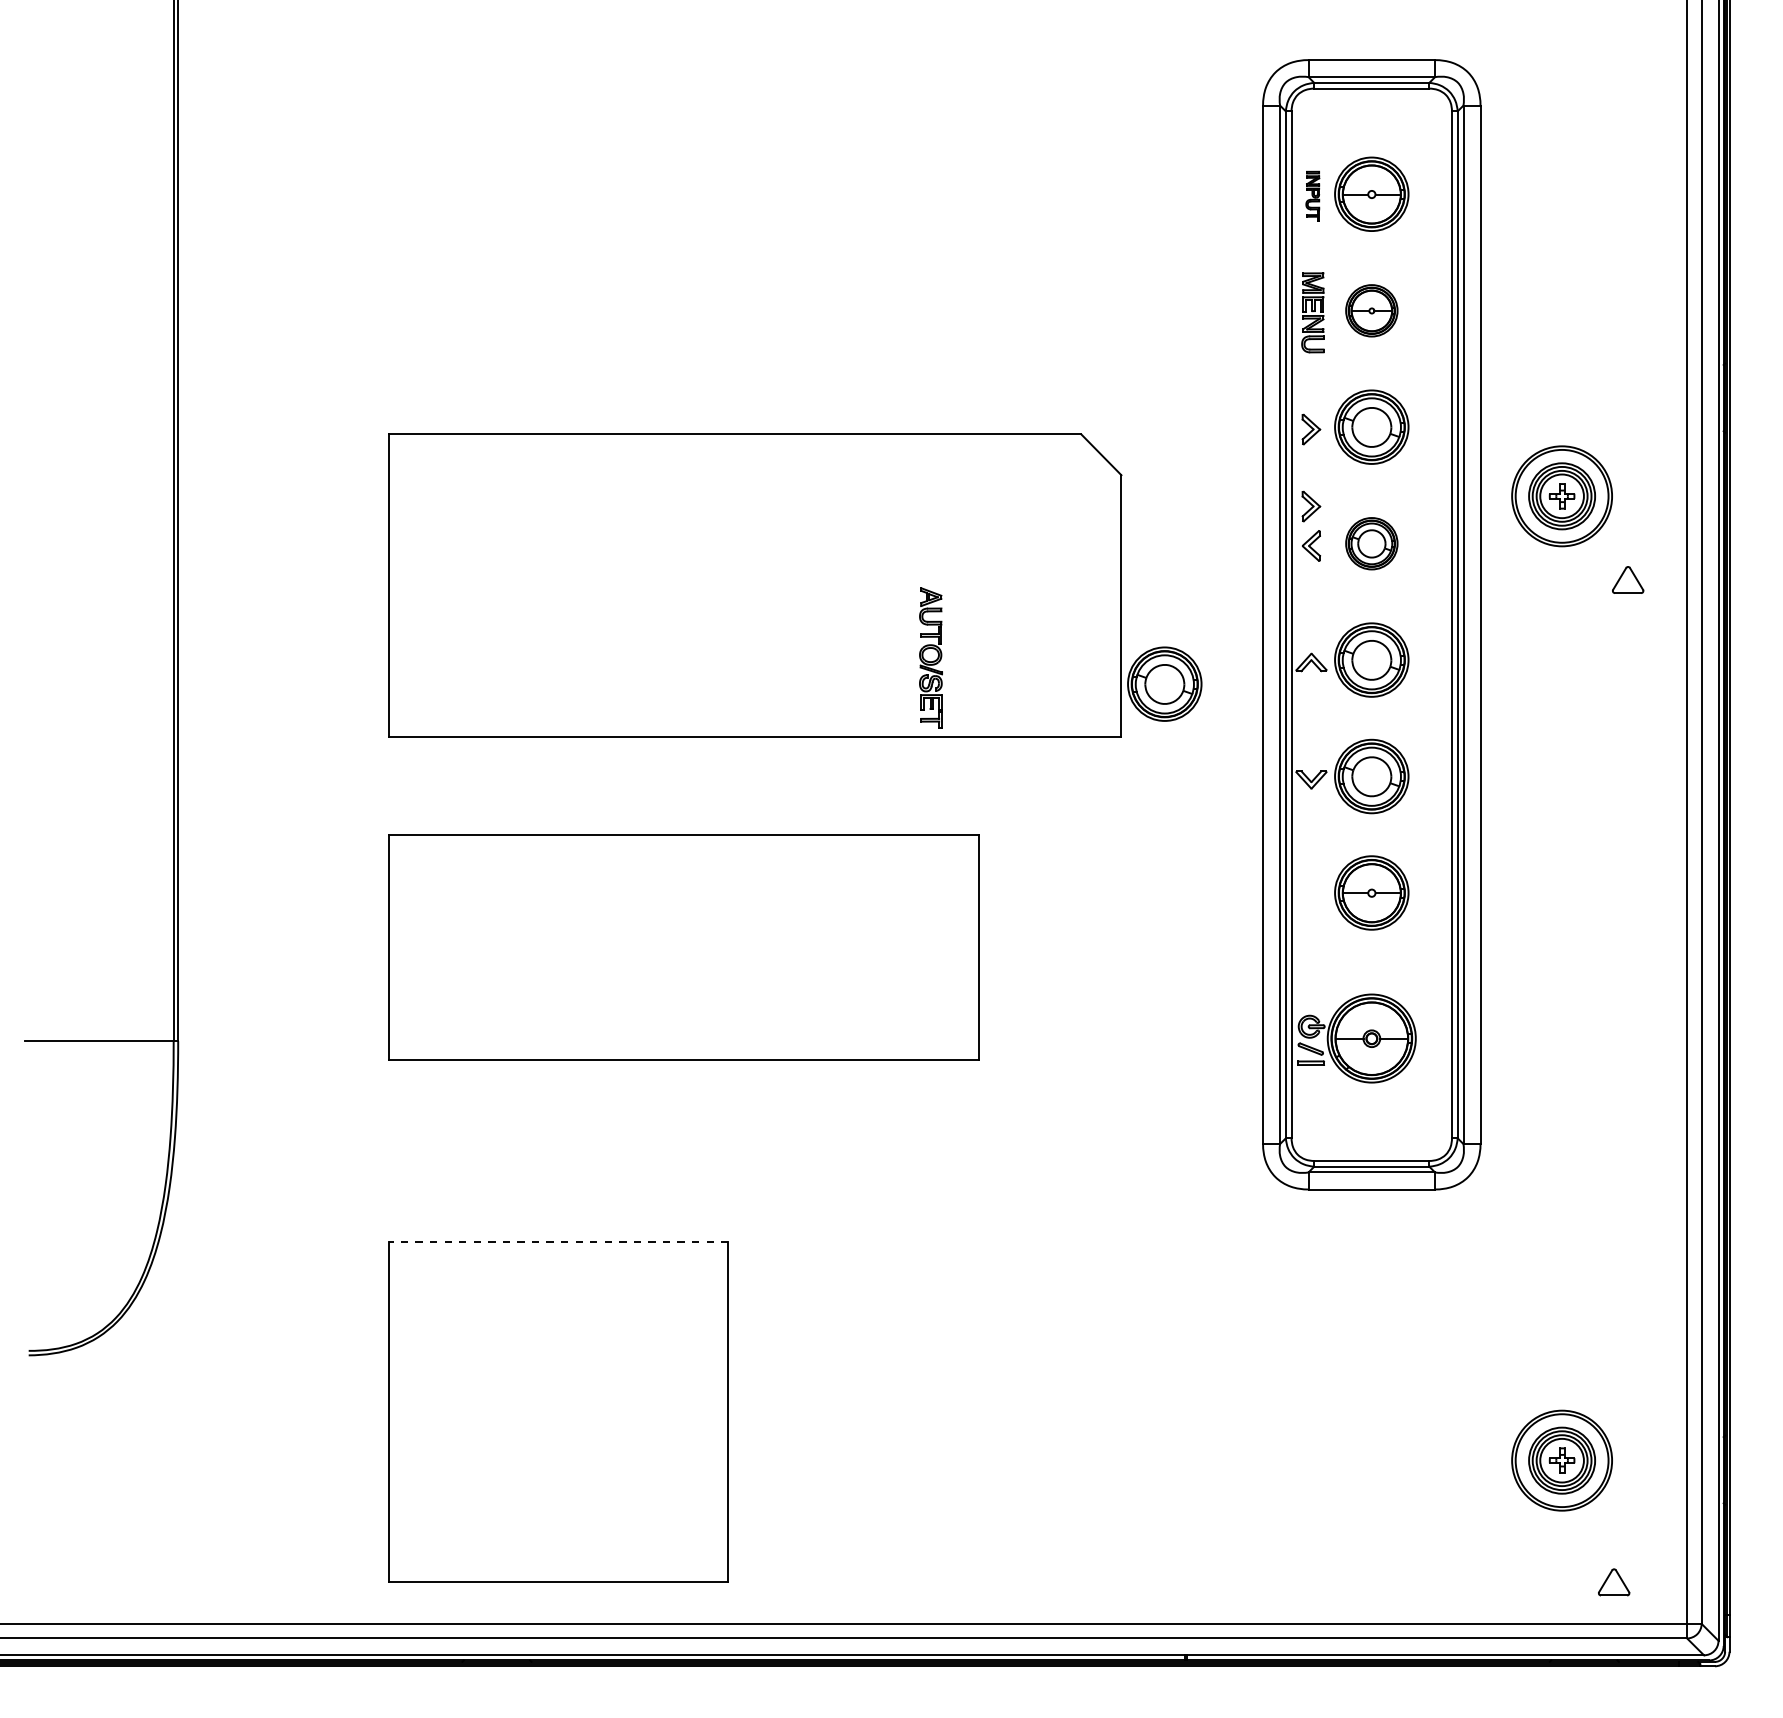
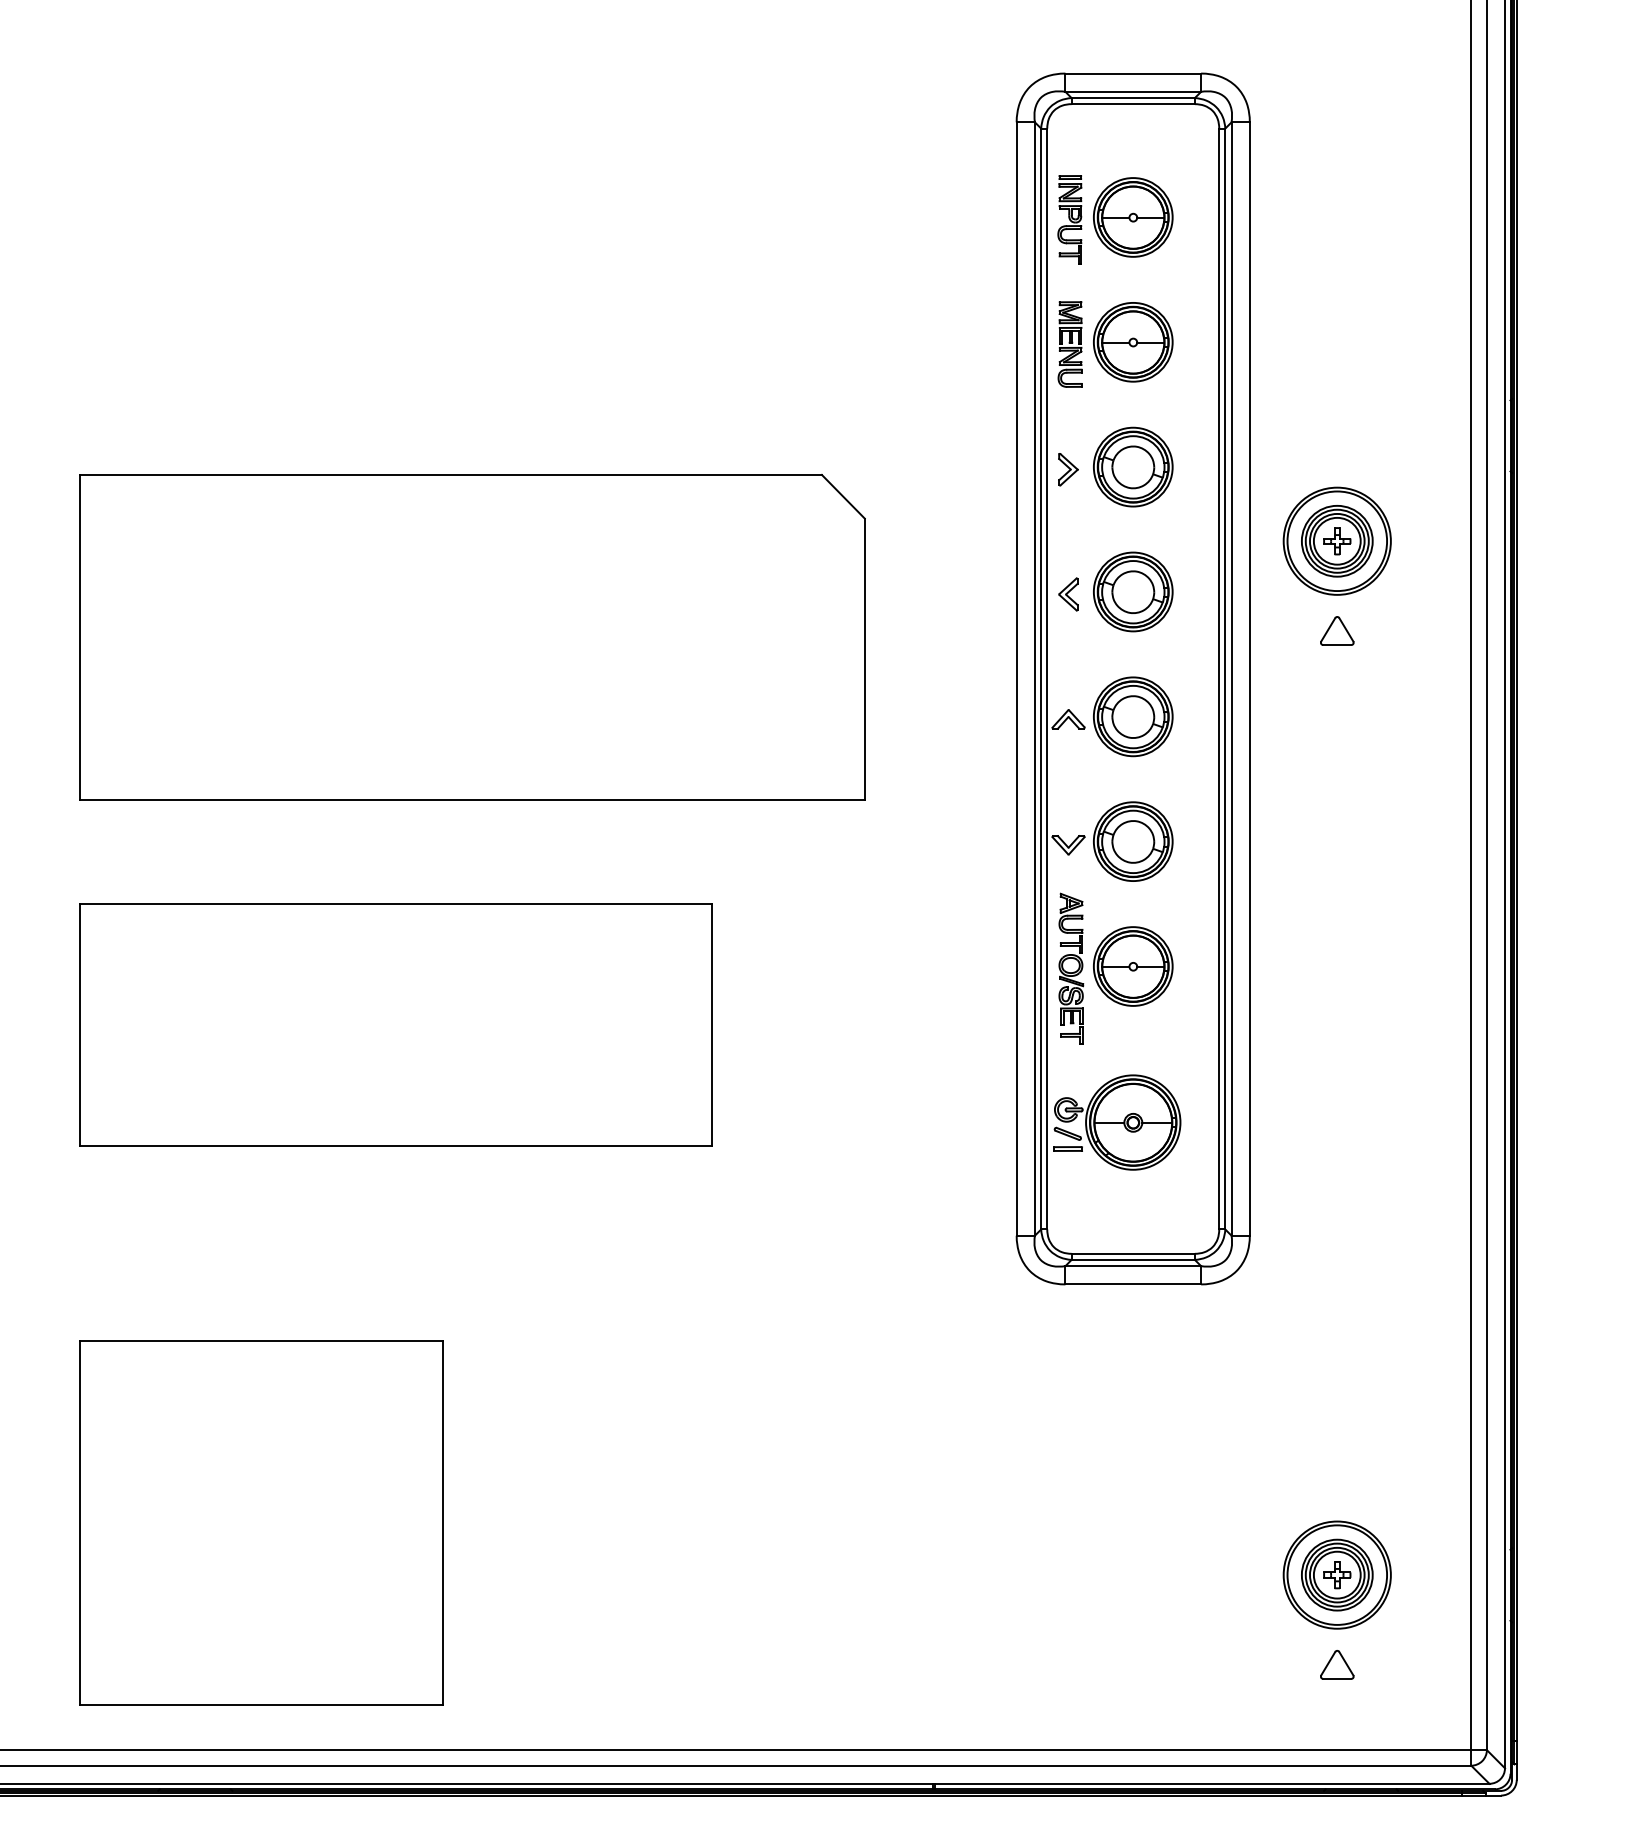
part: (1312, 195) -> (1069, 218), size x1.67
part: (1371, 310) -> (1132, 342), size x1.43
part: (1311, 506) -> (1068, 552), removed
part: (1371, 543) -> (1132, 591), size x1.43
part: (1628, 579) -> (1337, 630), moved
part: (930, 657) -> (1070, 968), moved
part: (1164, 683) -> (911, 741), removed
line: (558, 1242) -> (261, 1341), dashed -> solid
part: (1614, 1582) -> (1337, 1665), moved

